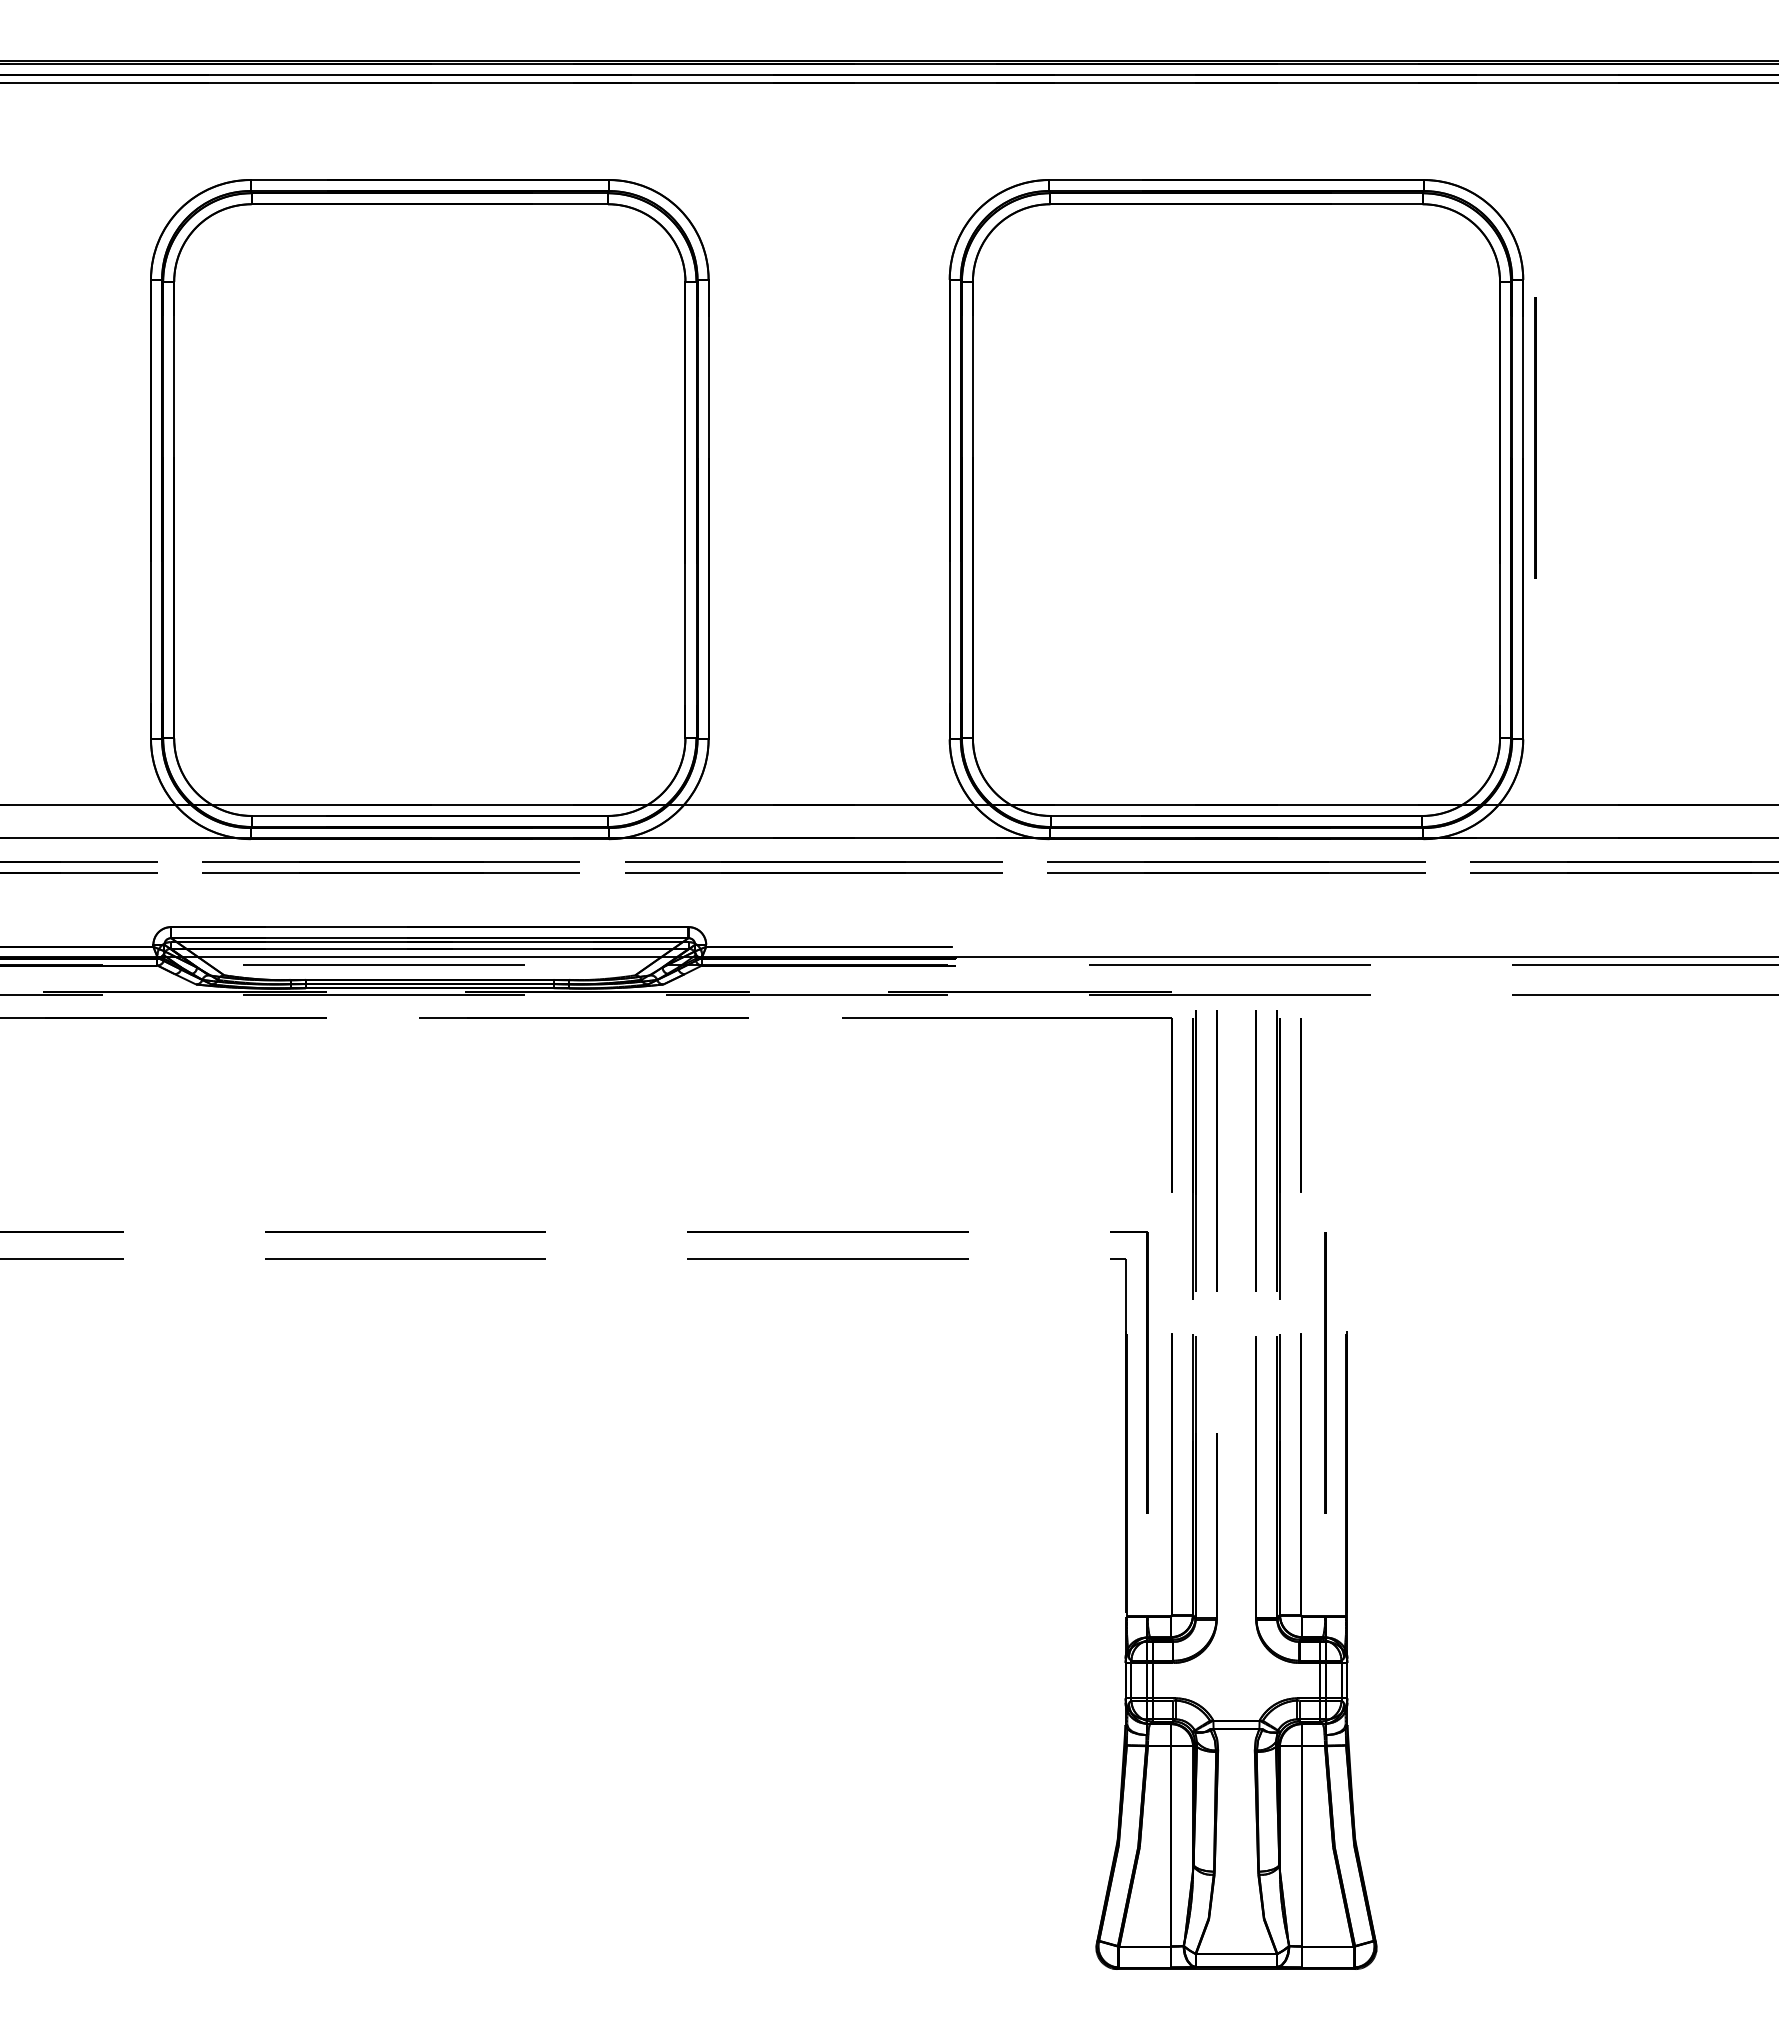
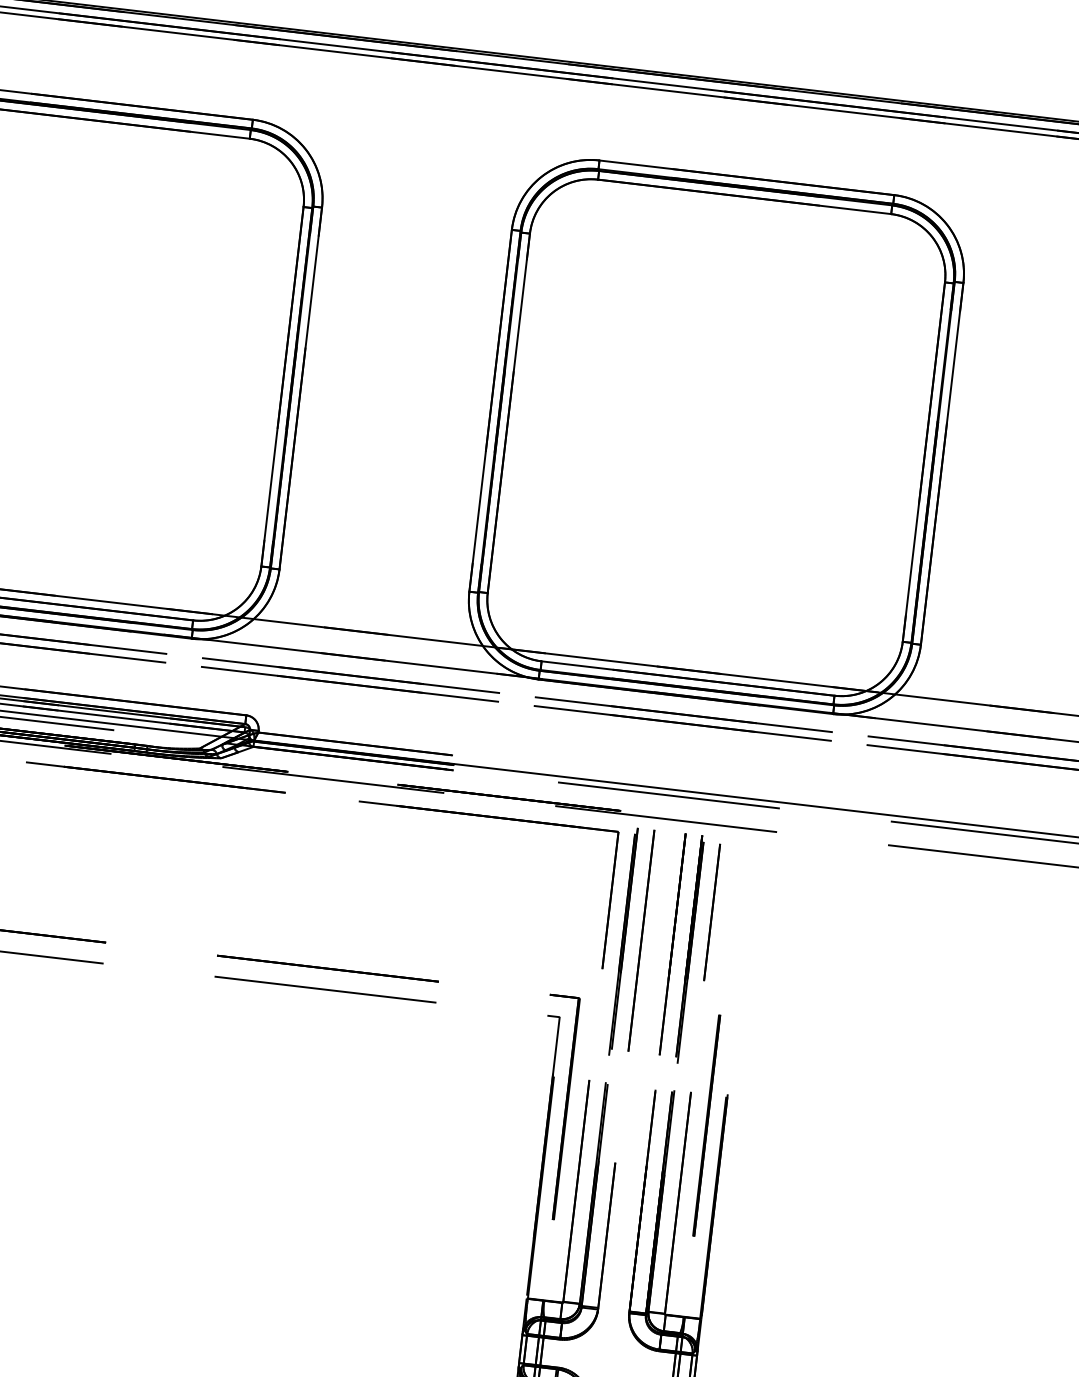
line: (1535, 437) -> (958, 408), removed

